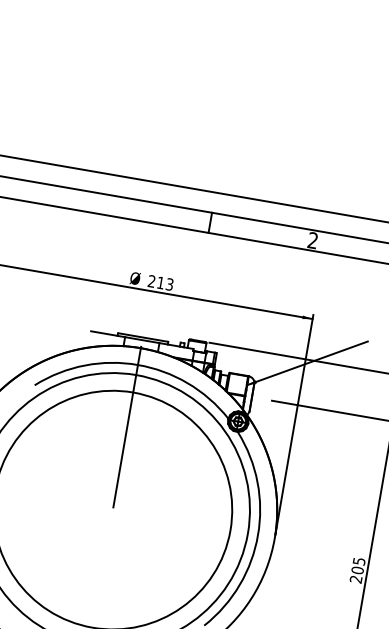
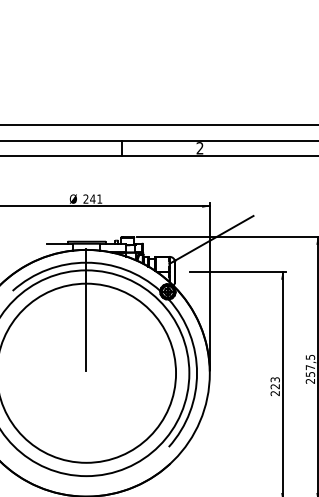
text: (165, 282) -> (96, 198), 213 -> 241
text: (357, 566) -> (274, 383), 205 -> 223

